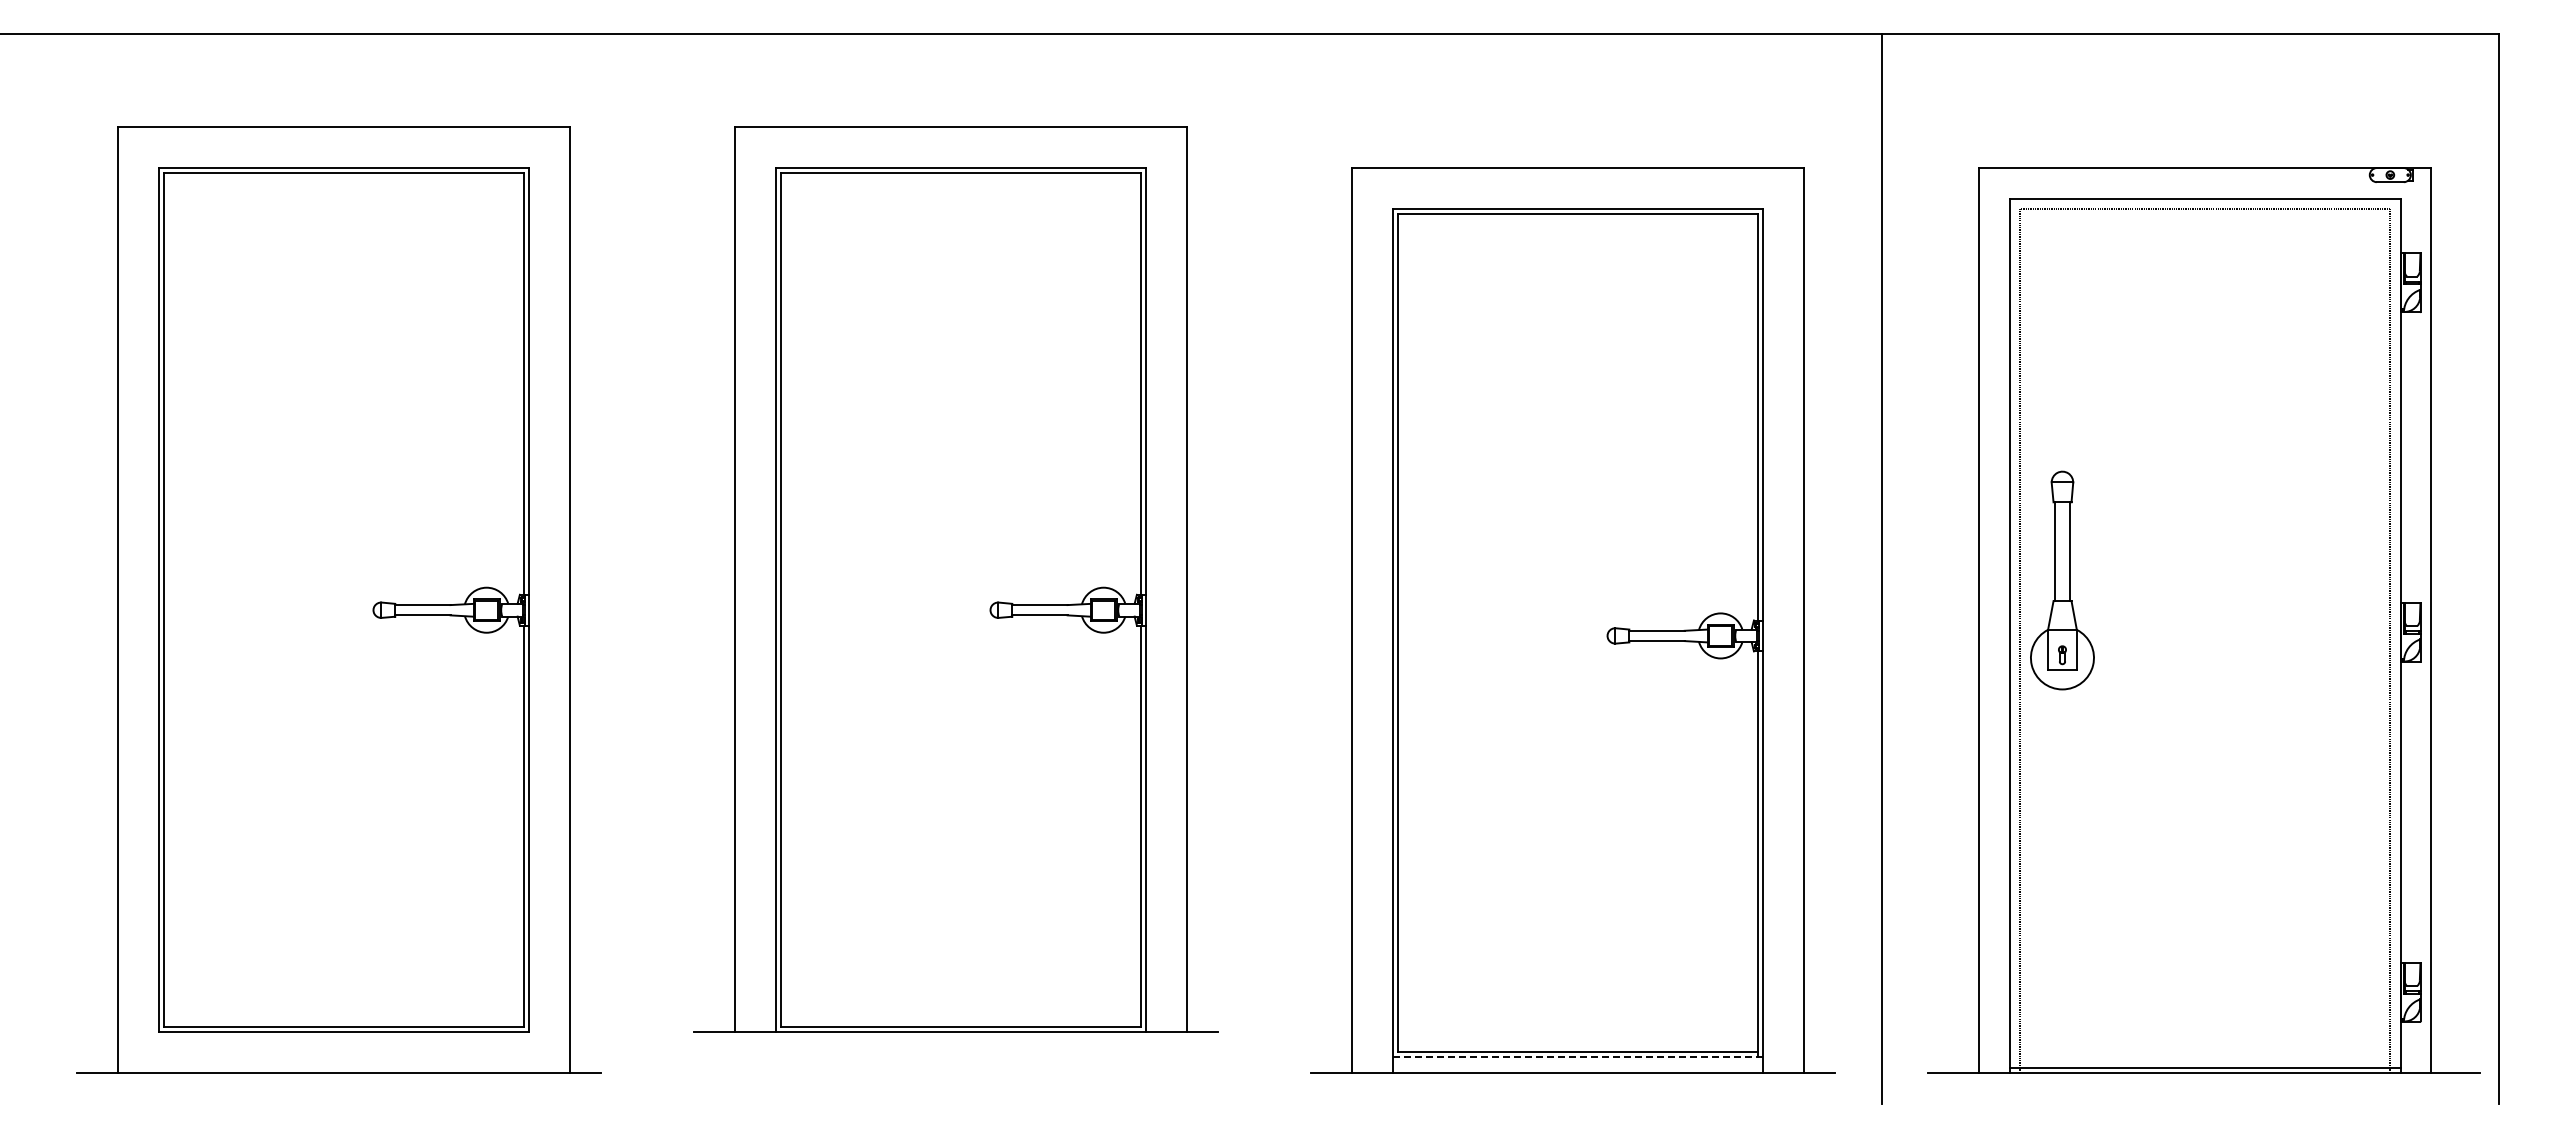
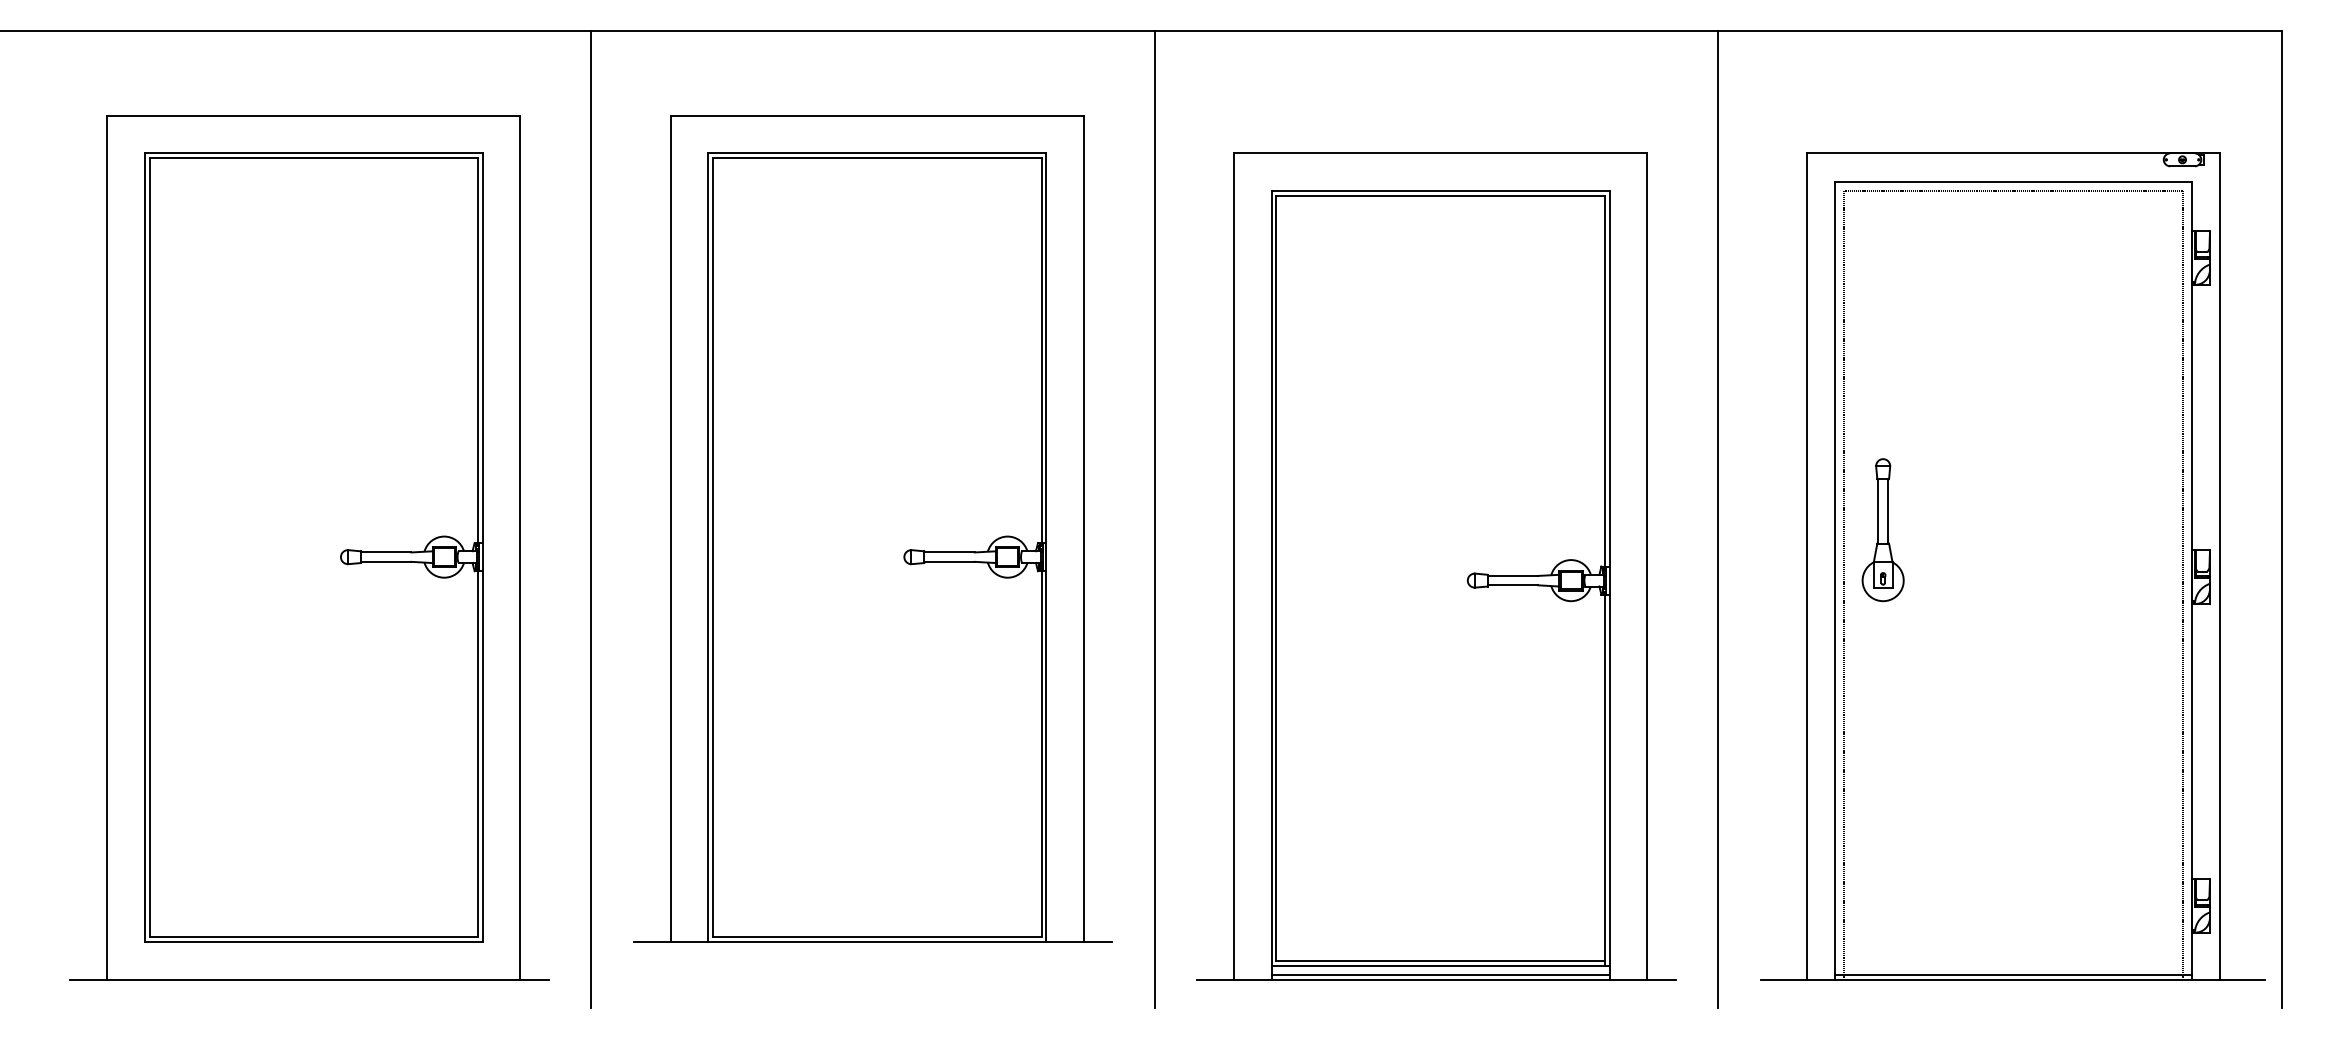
line: (647, 568) -> (591, 519), added
line: (1264, 568) -> (1154, 519), added
part: (2062, 580) -> (1883, 530), size x0.71
line: (1578, 1057) -> (1441, 965), dashed -> solid
line: (1577, 1067) -> (1440, 974), added

